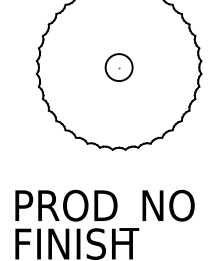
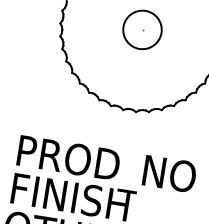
circle: (118, 67) -> (141, 29), size x1.43

